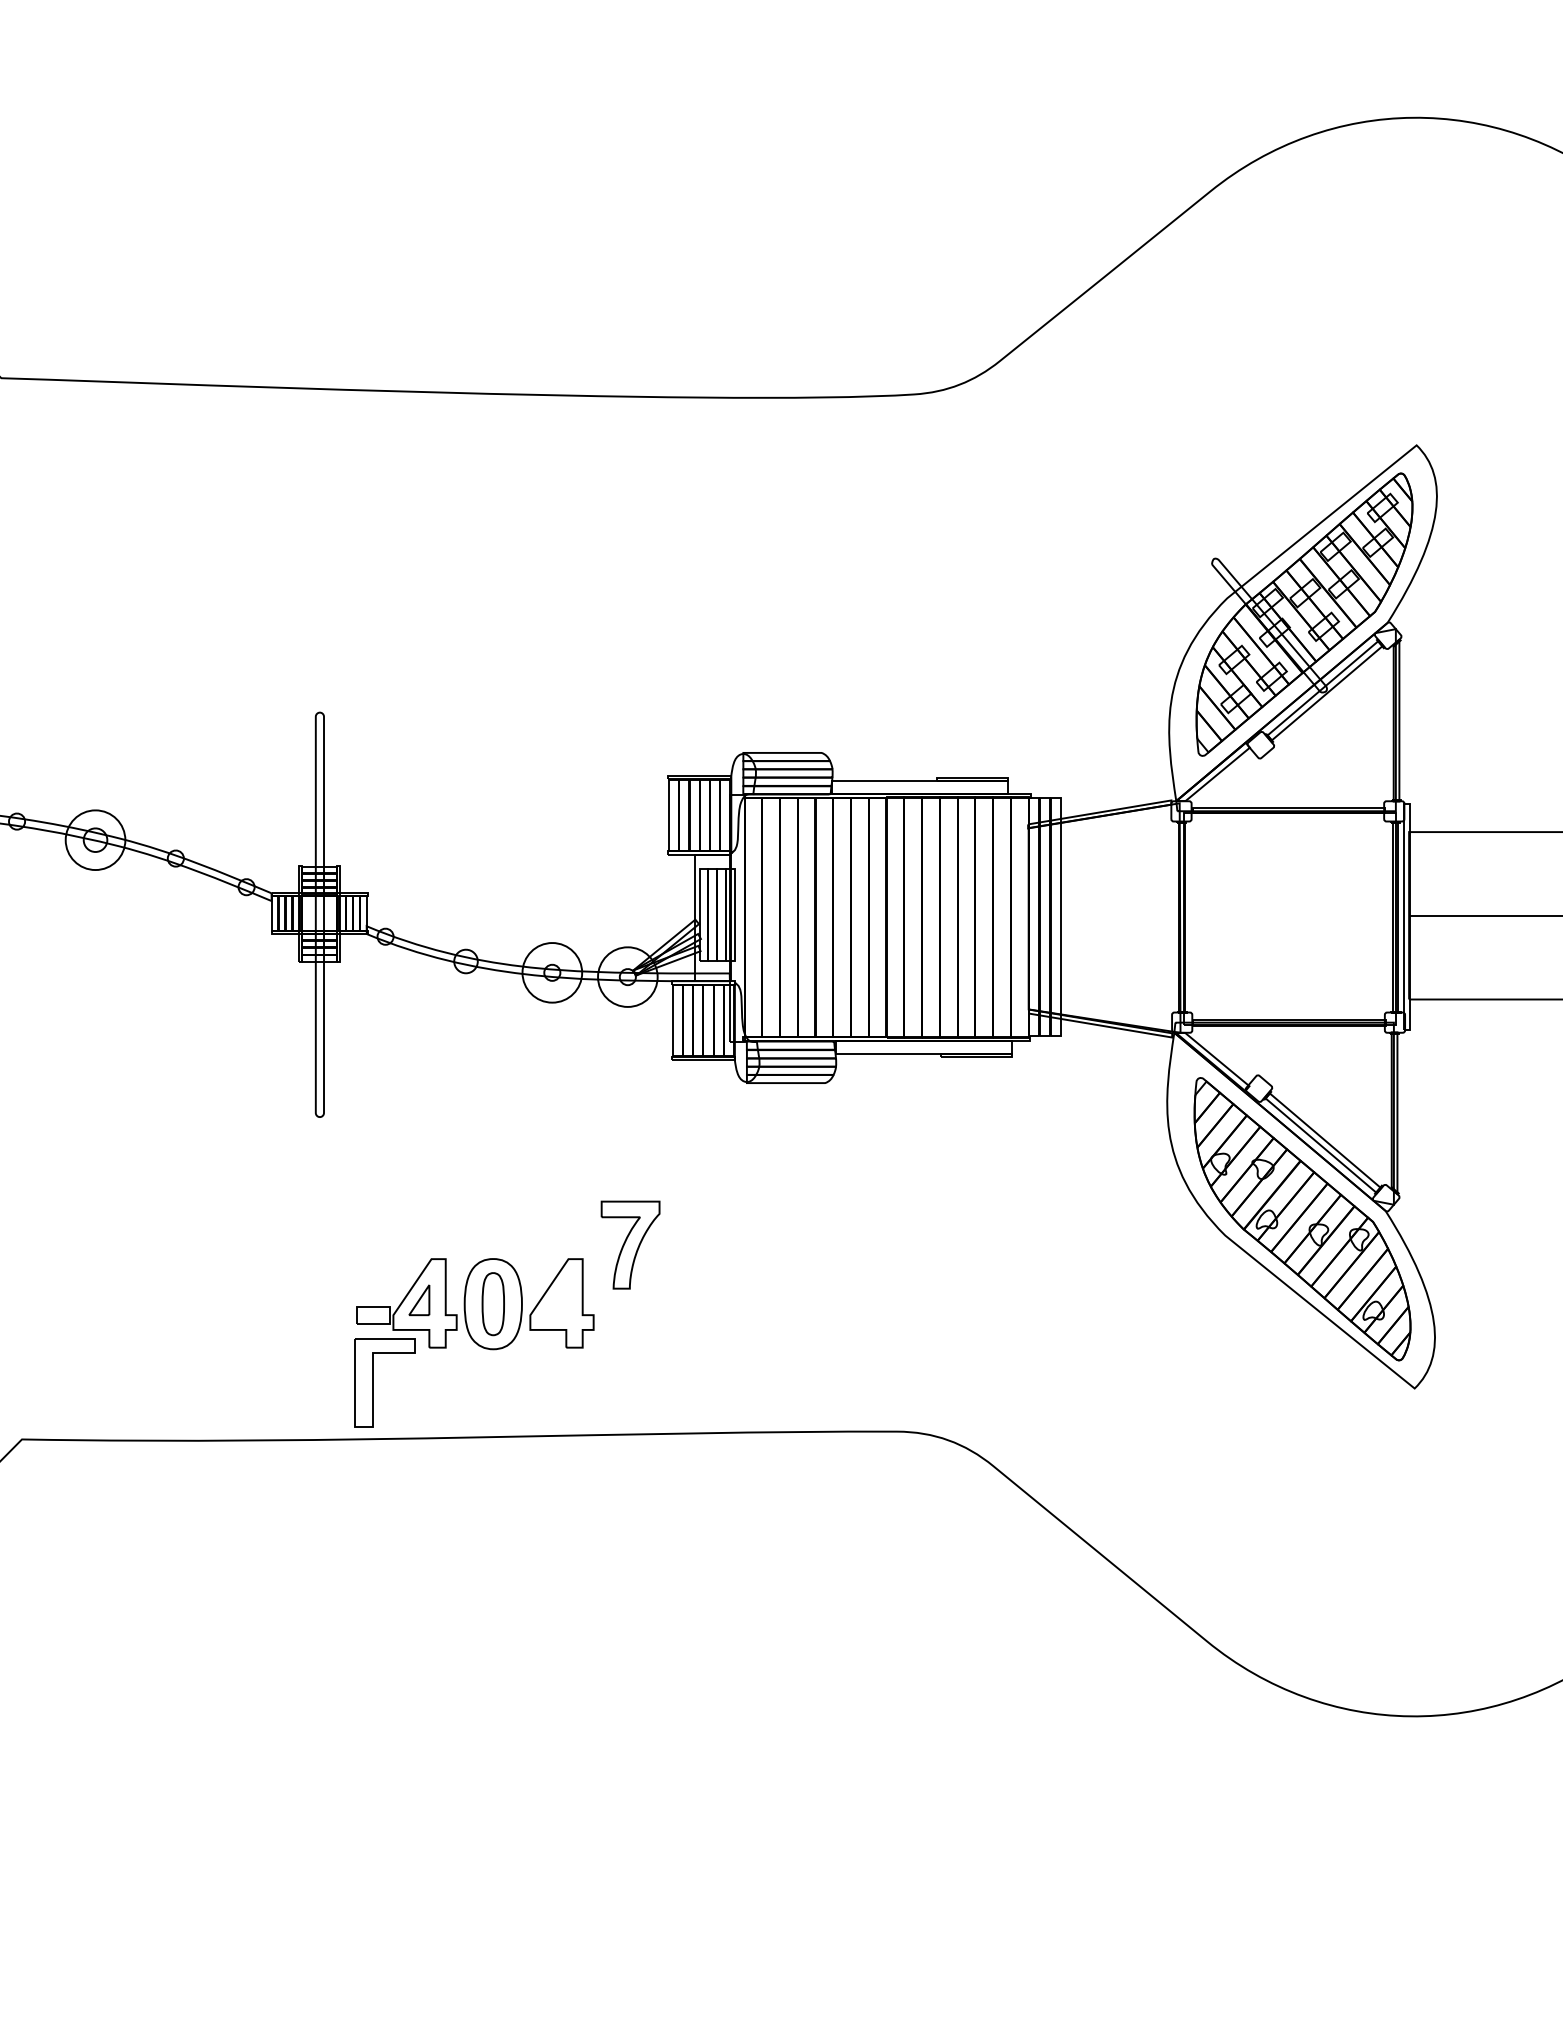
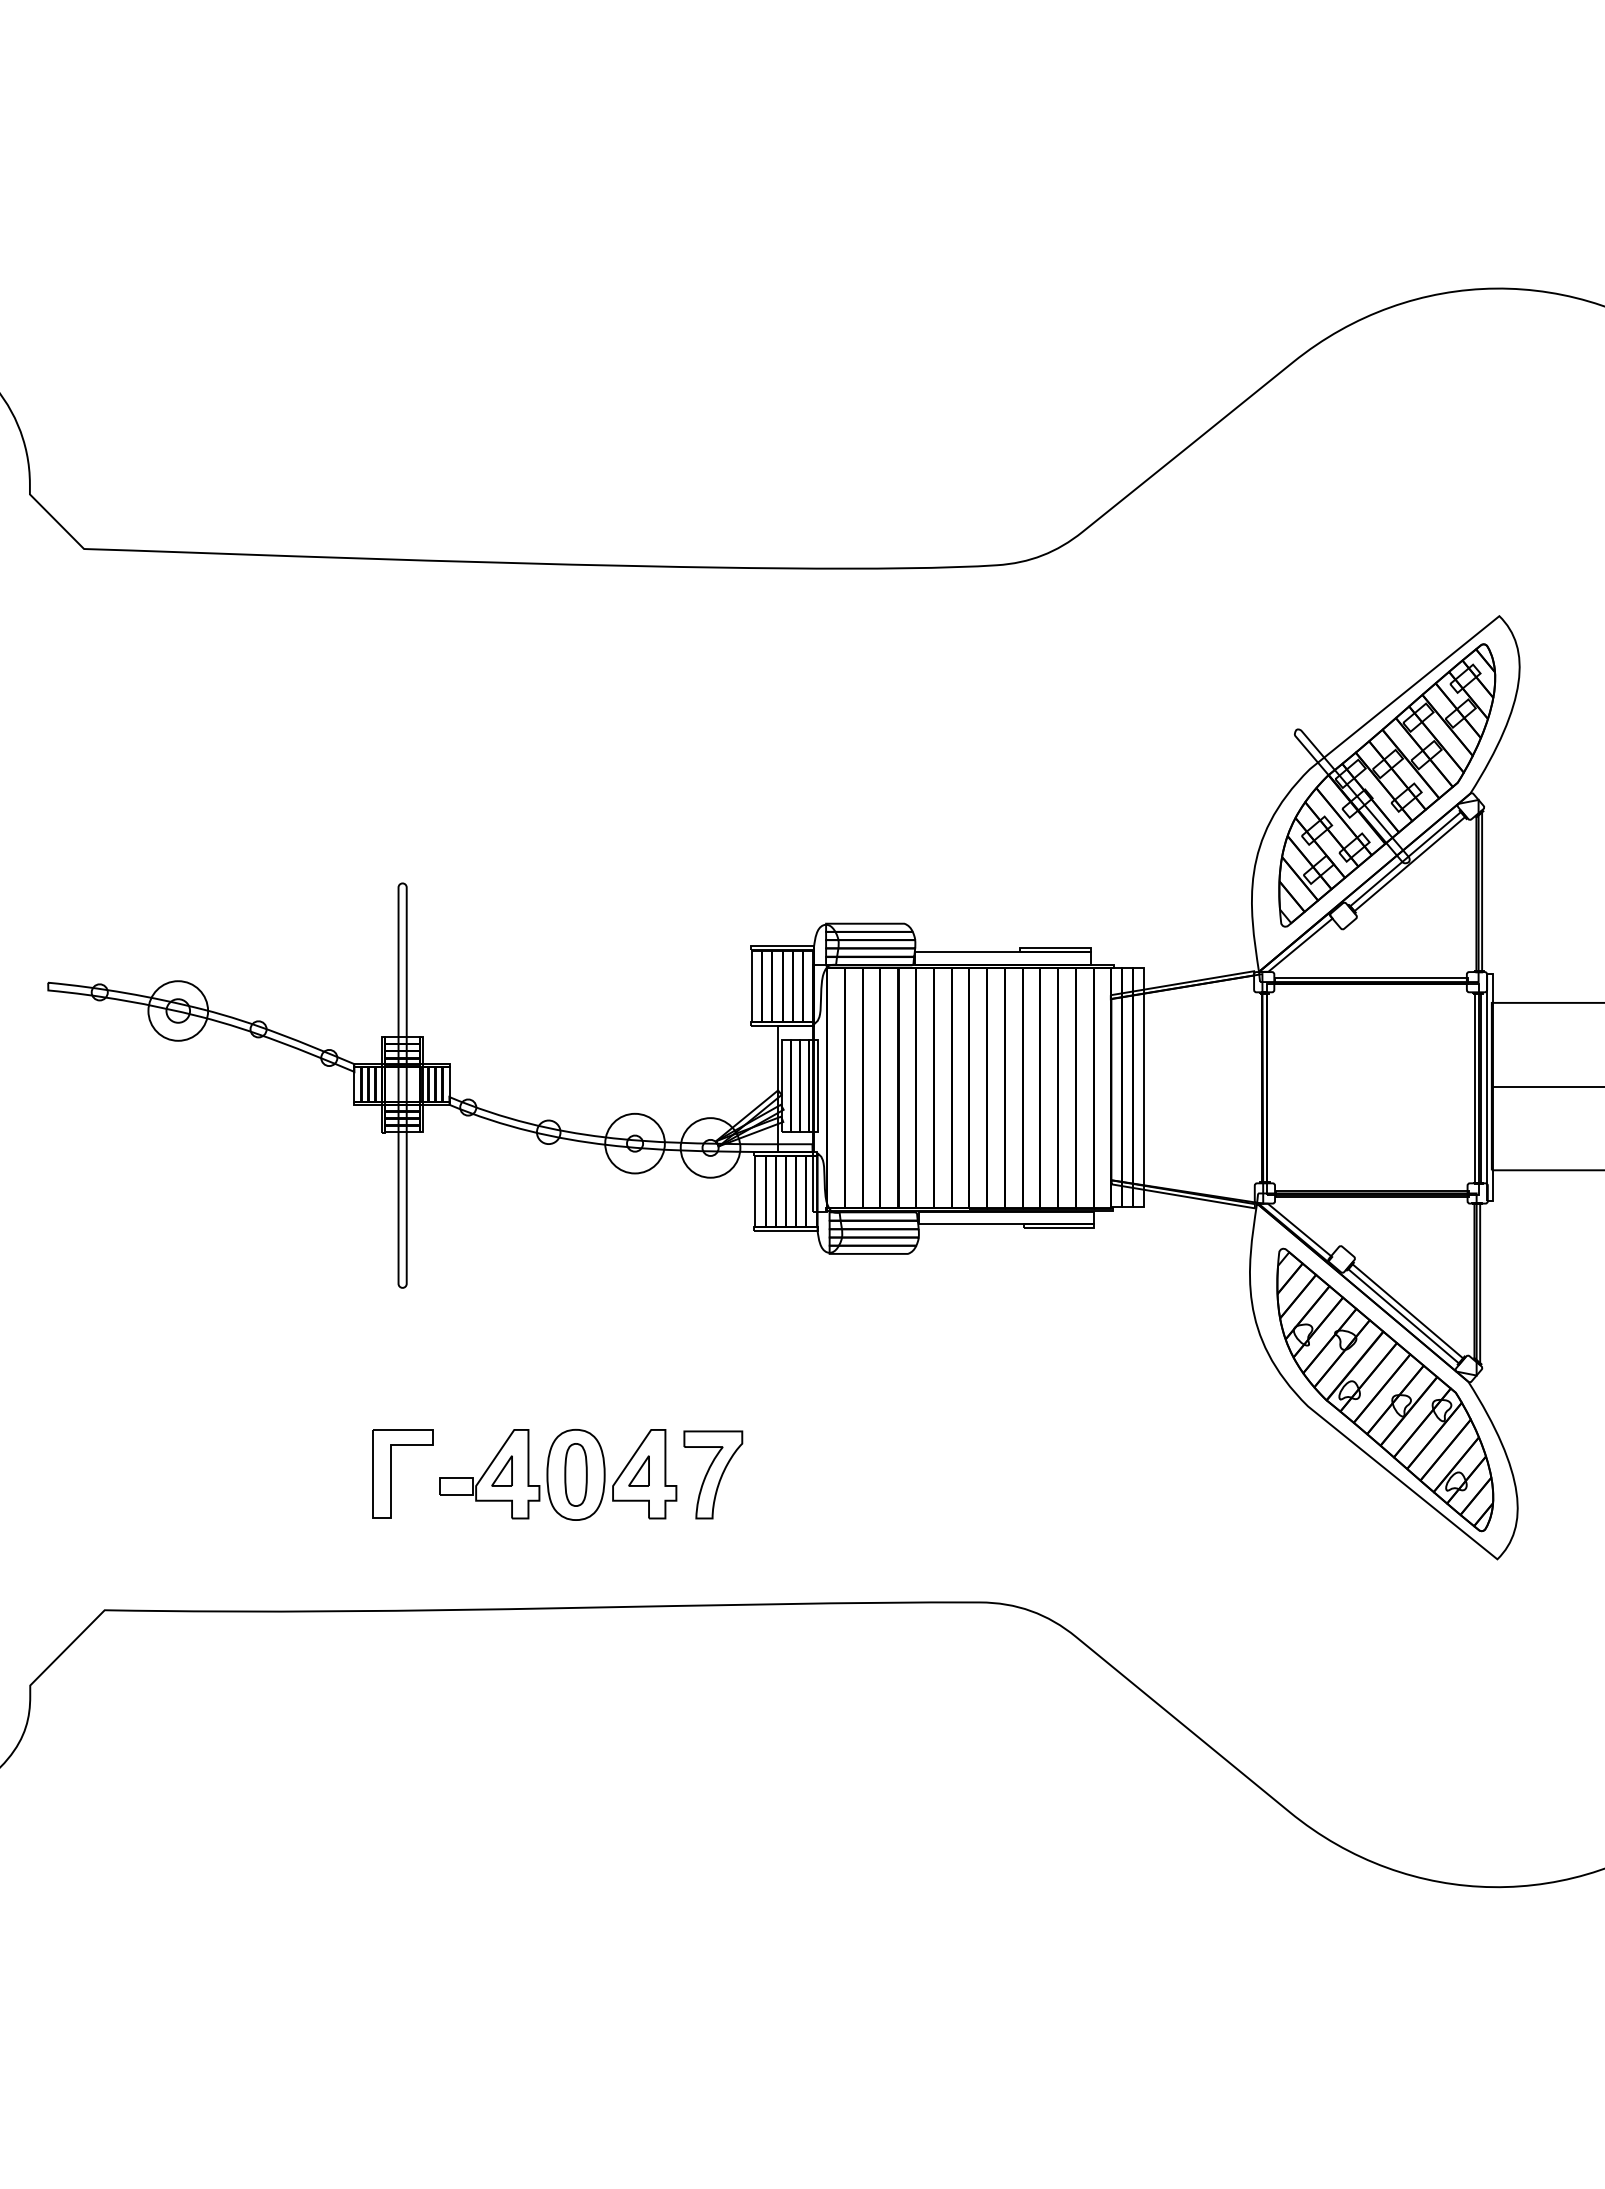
part: (630, 1244) -> (713, 1474), moved
part: (555, 1299) -> (638, 1470), added
part: (373, 1381) -> (391, 1473), moved

